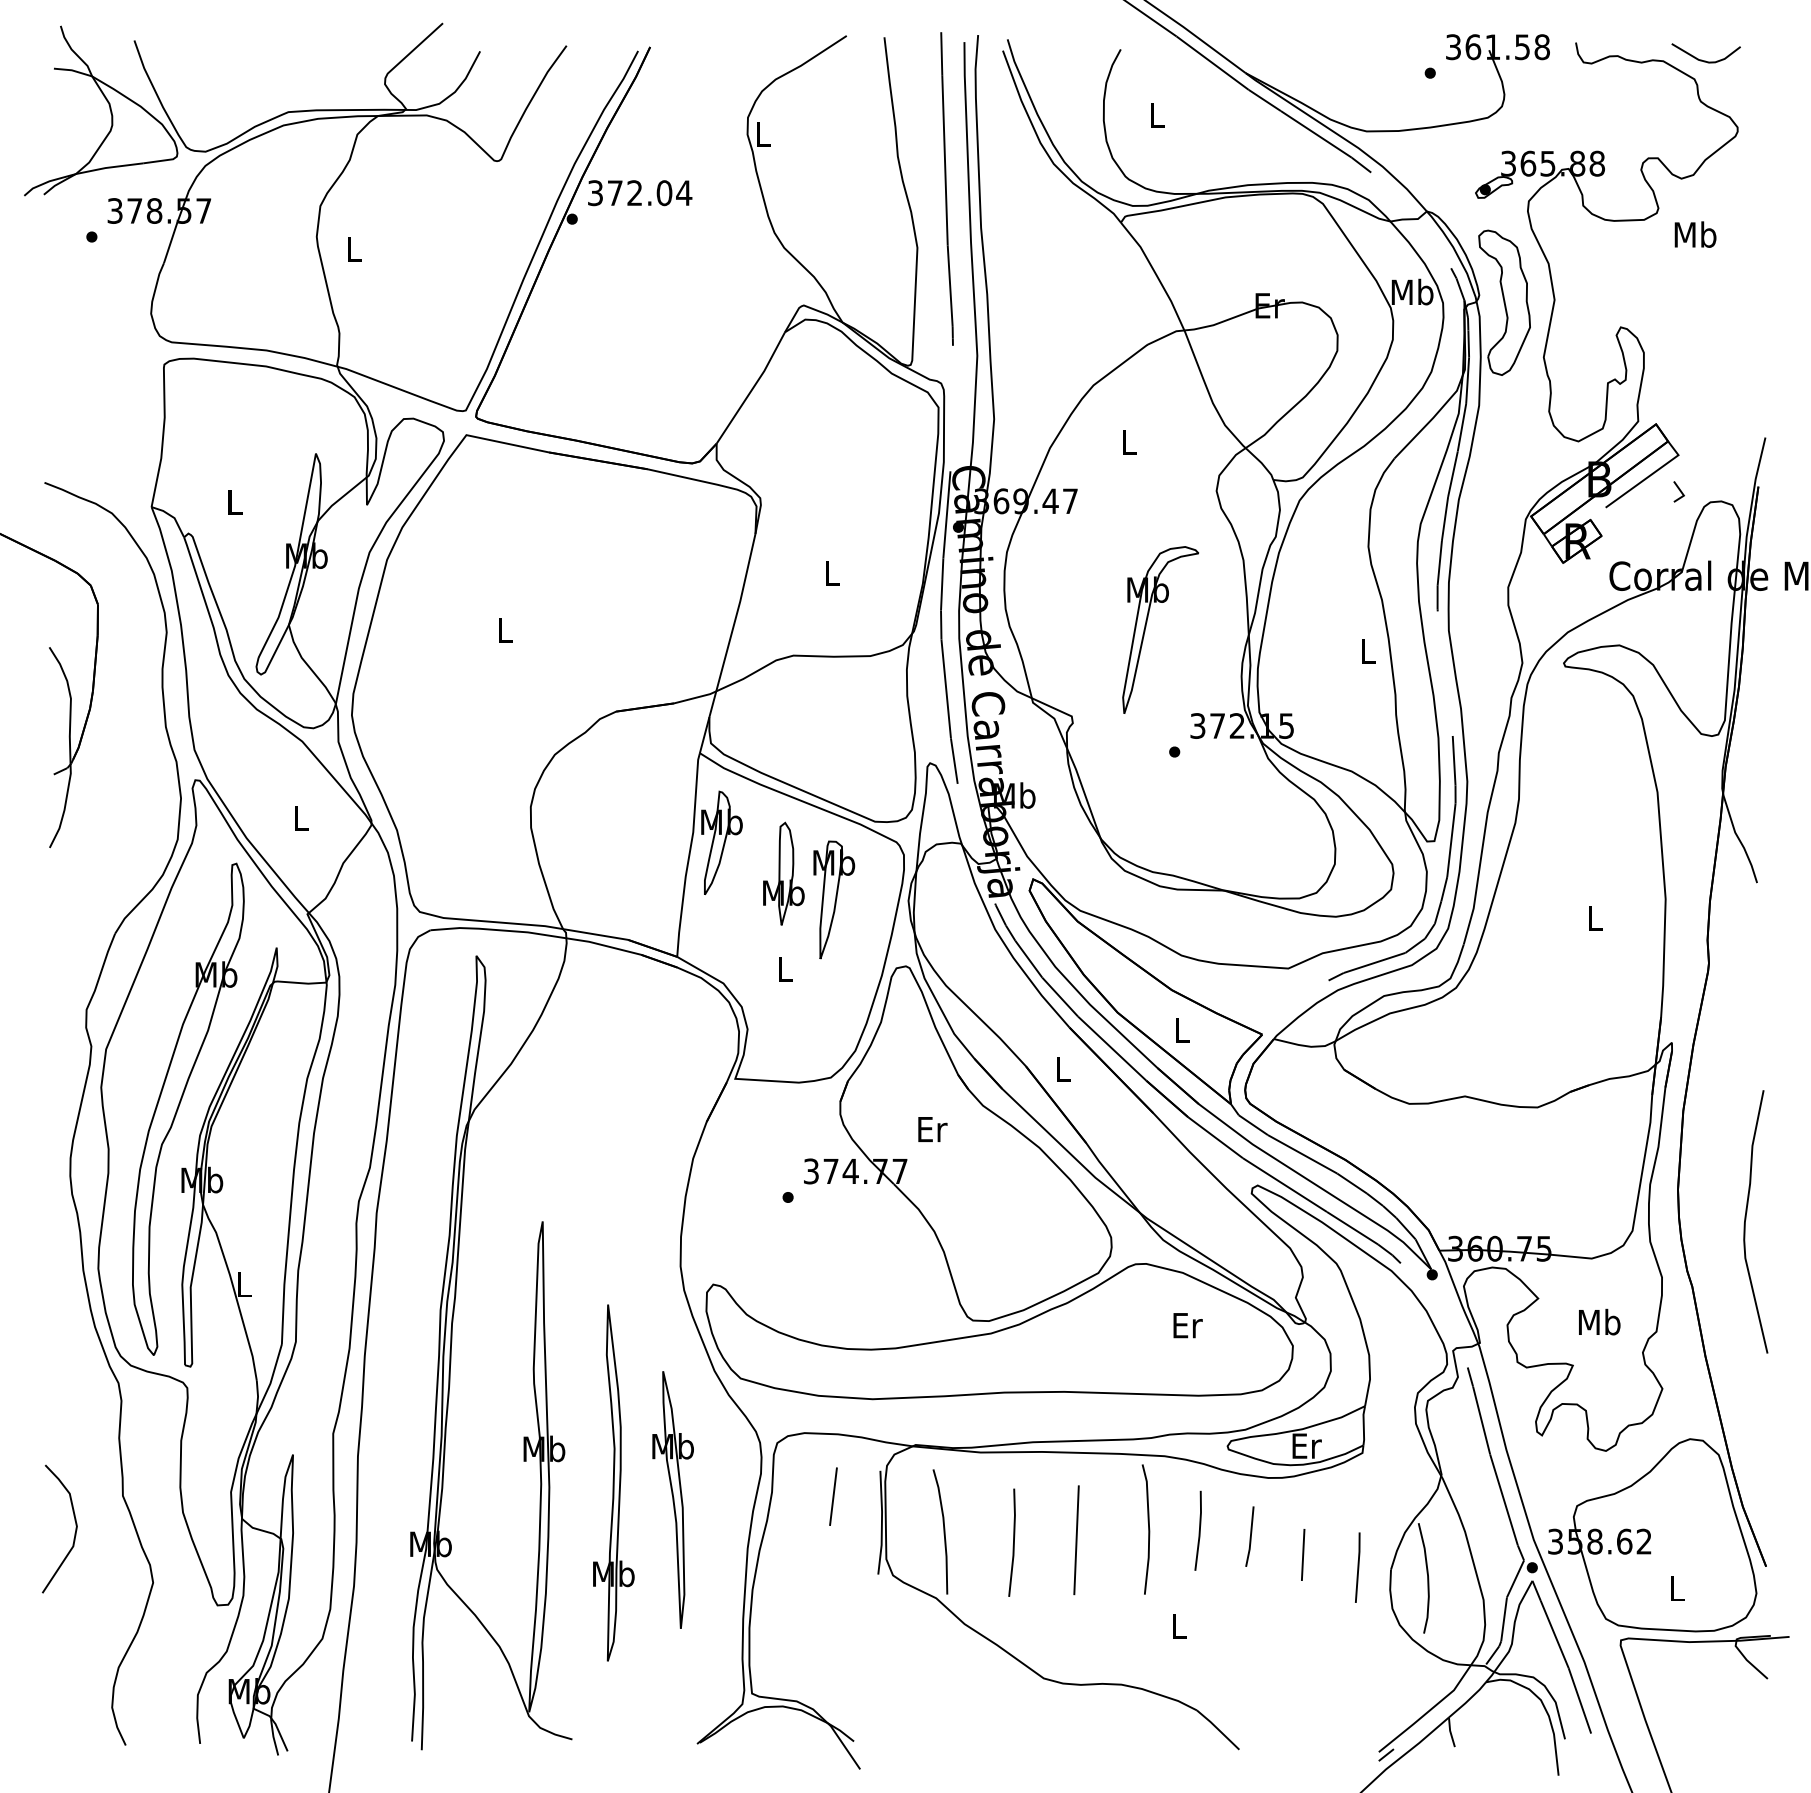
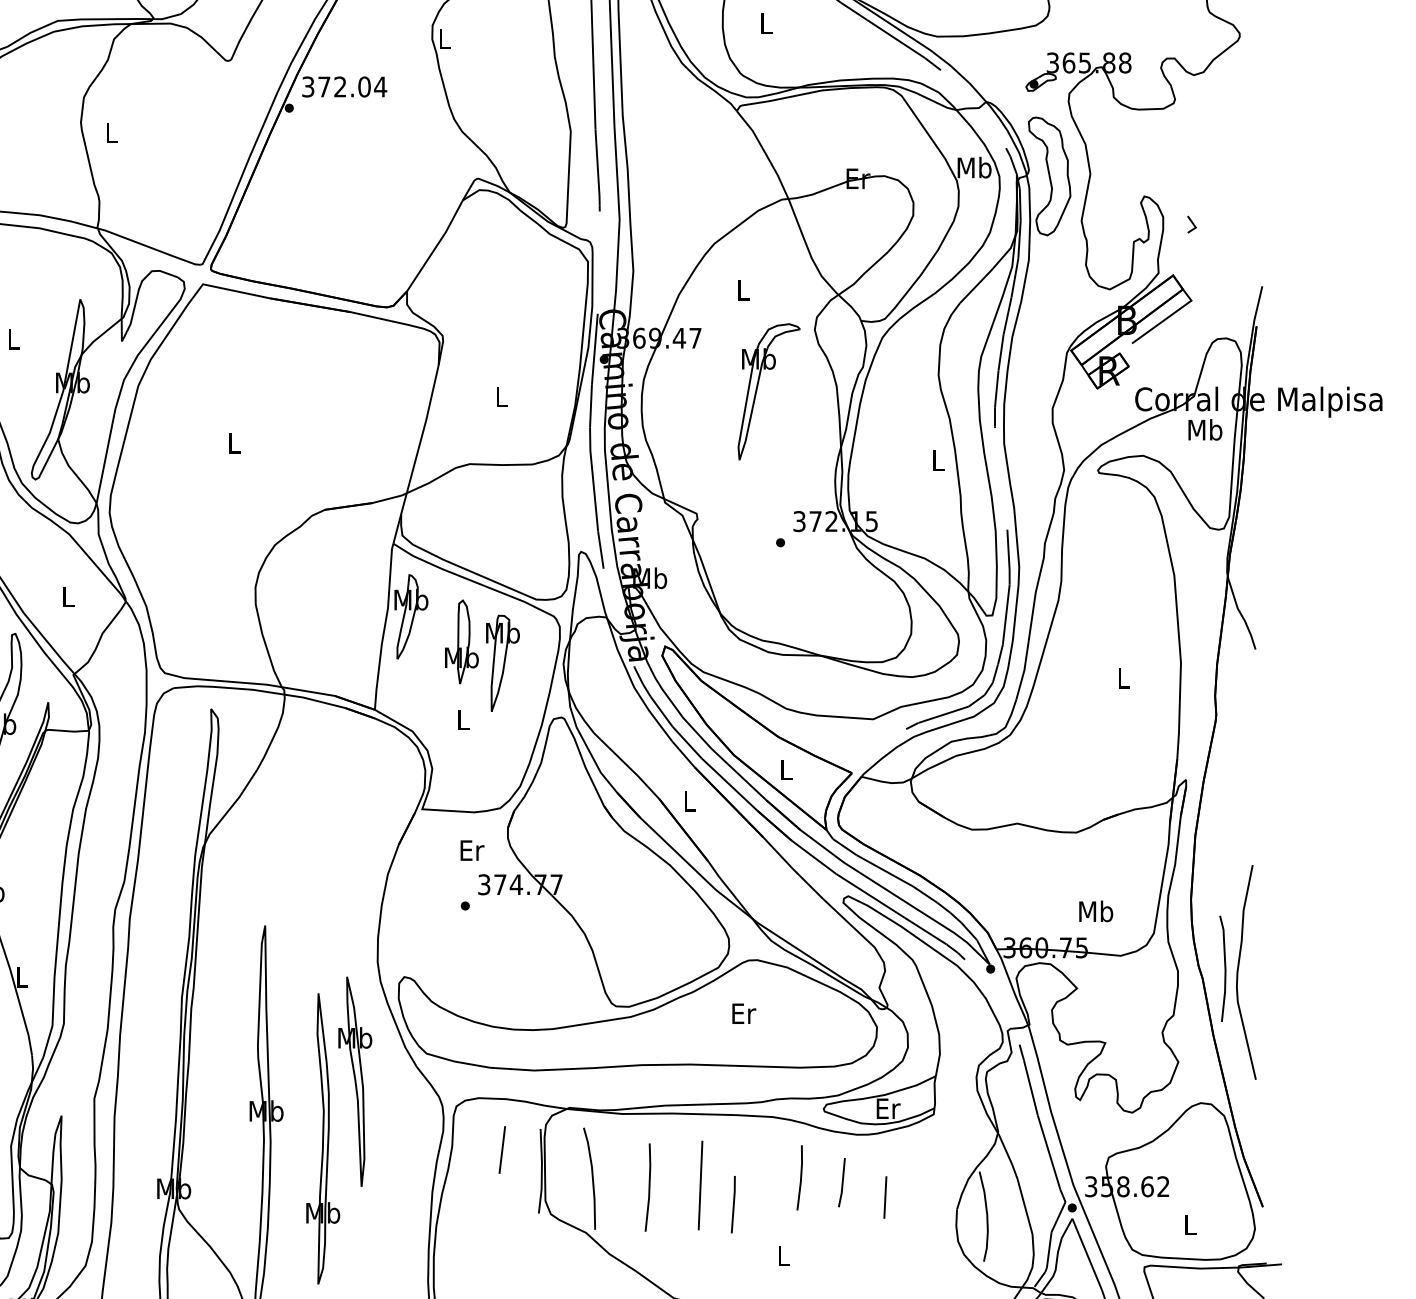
text: (1695, 234) -> (1205, 429), moved
line: (1679, 491) -> (1192, 224), moved
part: (1146, 627) -> (757, 389), moved
text: (932, 1129) -> (472, 850), moved
curve: (1746, 1219) -> (1238, 970), moved
text: (1599, 1321) -> (1096, 910), moved
text: (1187, 1325) -> (743, 1013), moved
part: (672, 1499) -> (354, 1081), moved
line: (1148, 1529) -> (1224, 968), moved
line: (1357, 1567) -> (733, 1204), moved

